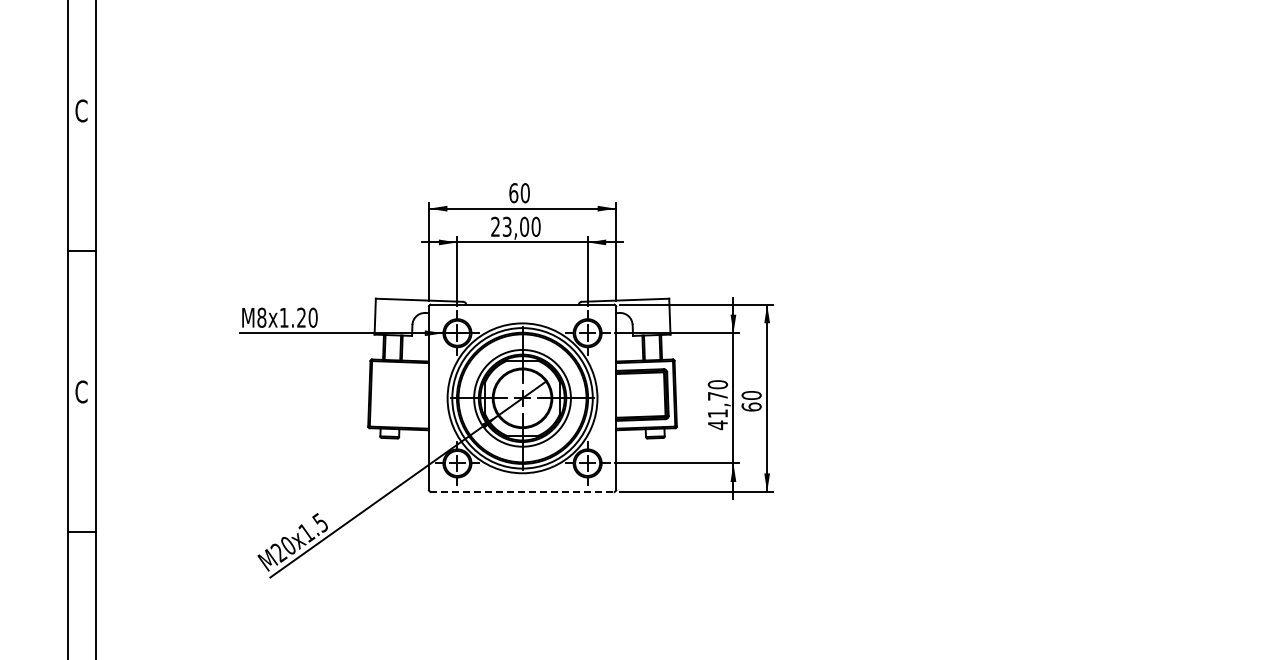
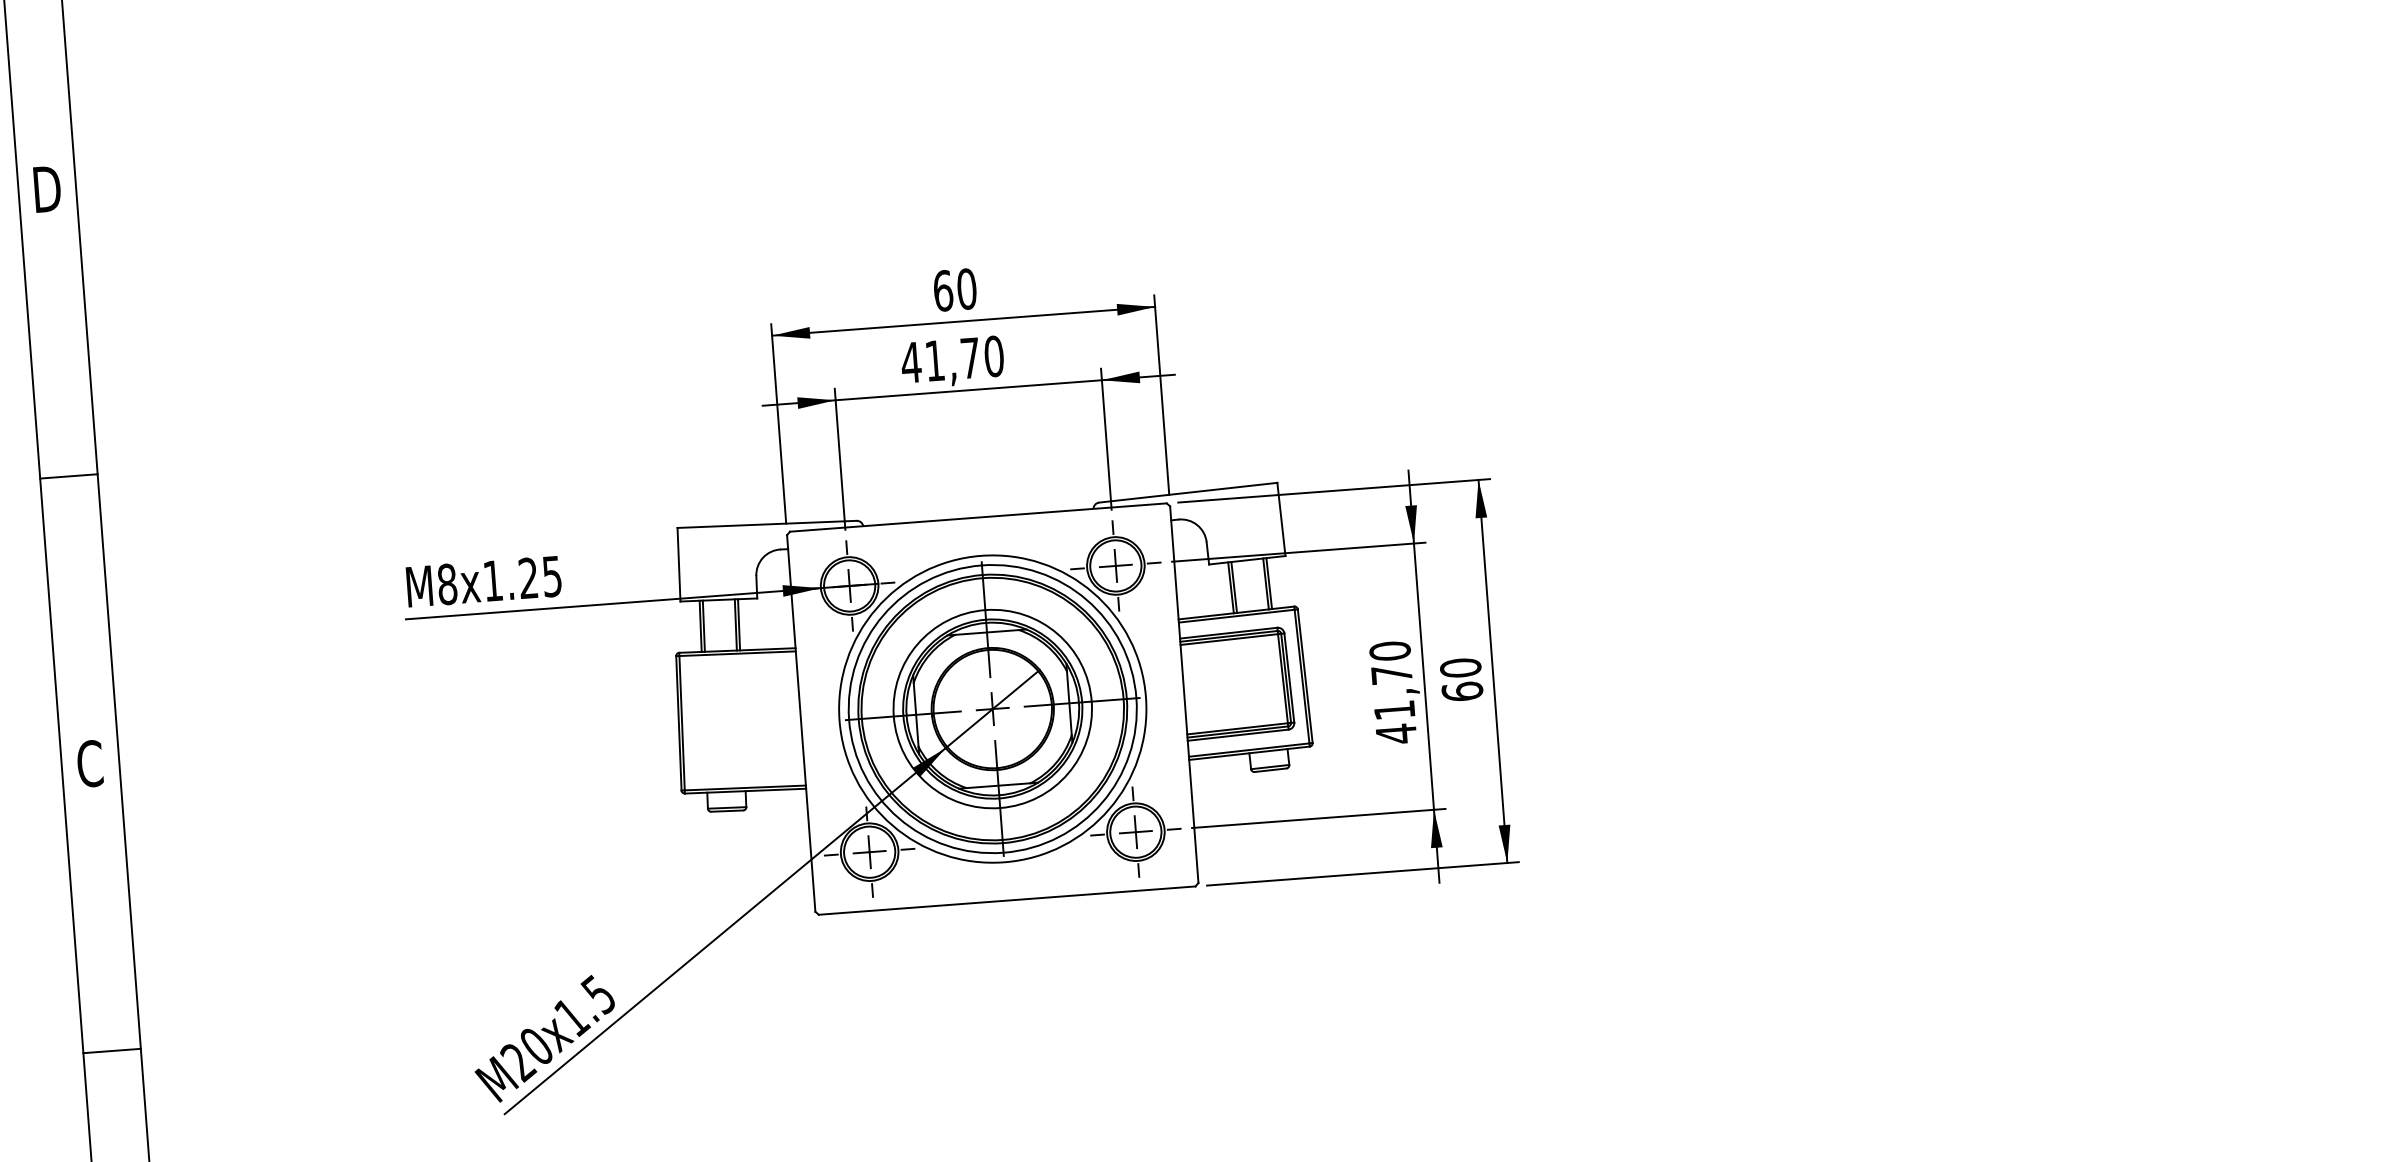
text: (81, 110) -> (46, 188), C -> D
text: (509, 226) -> (939, 359), 23,00 -> 41,70
text: (312, 317) -> (550, 576), M8x1.20 -> M8x1.25
line: (523, 492) -> (1009, 901), dashed -> solid

